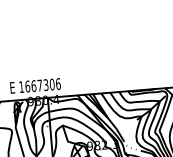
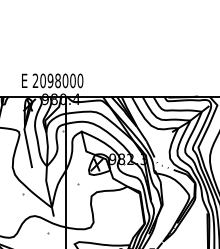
text: (39, 85) -> (57, 80), 1667306 -> 2098000

